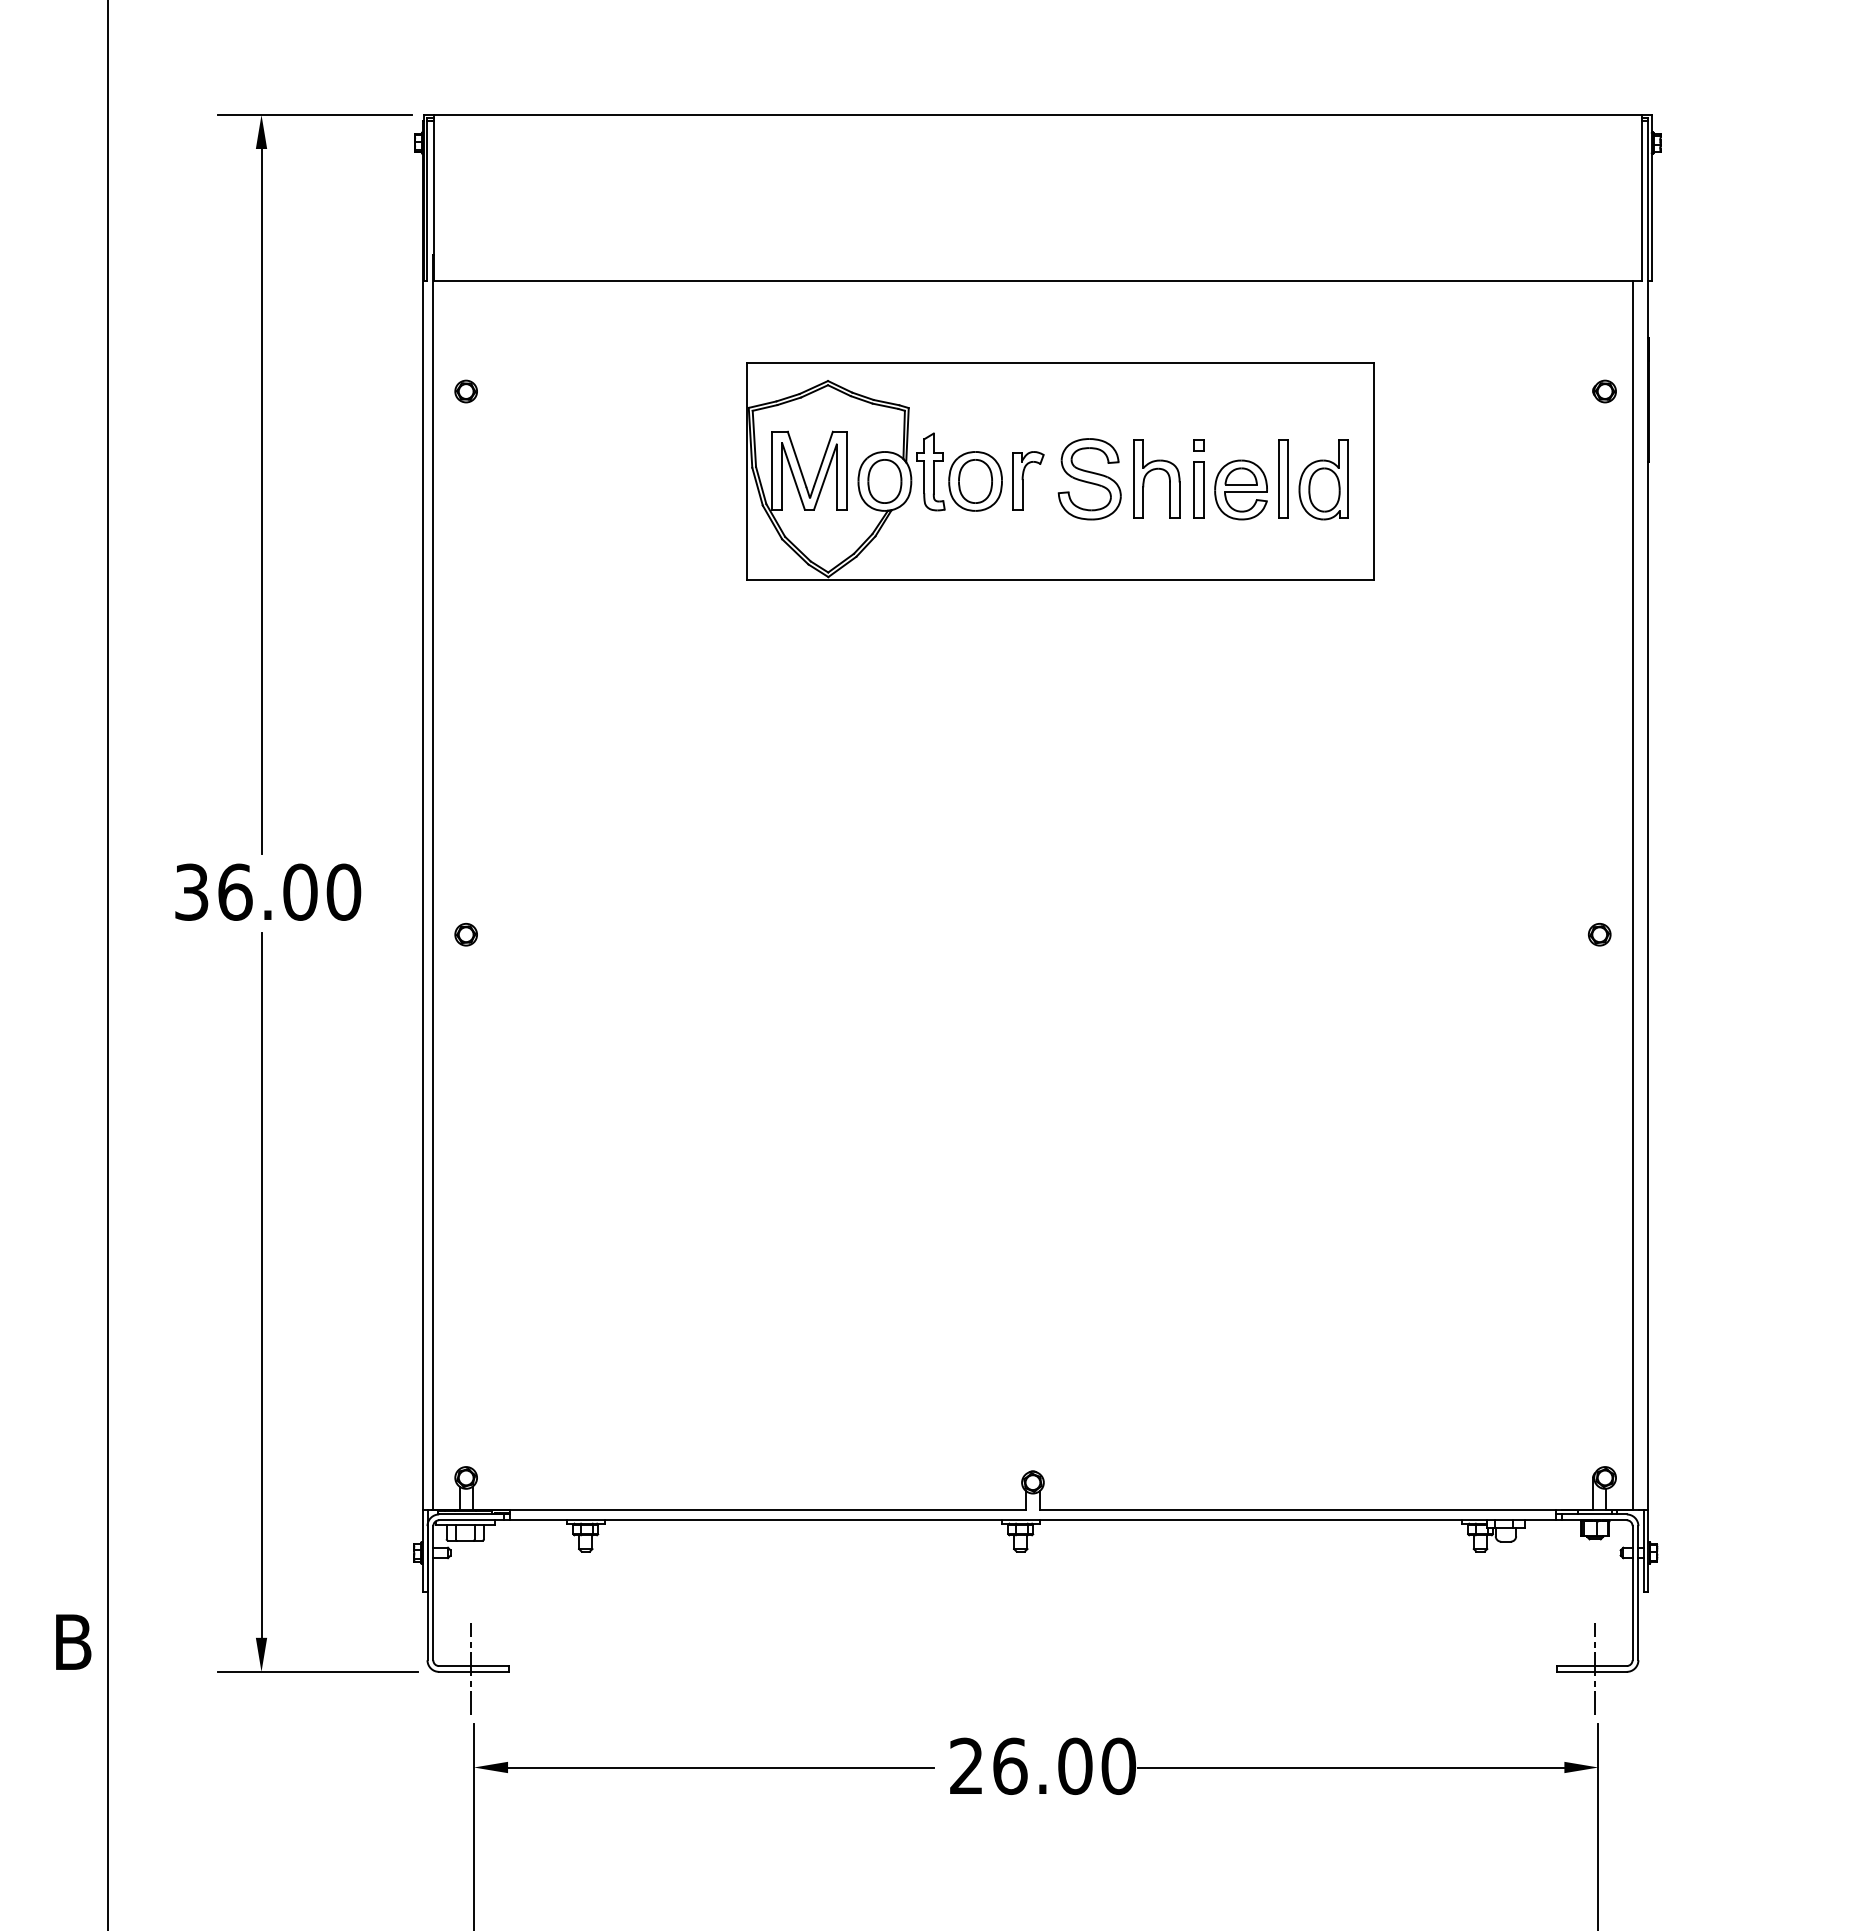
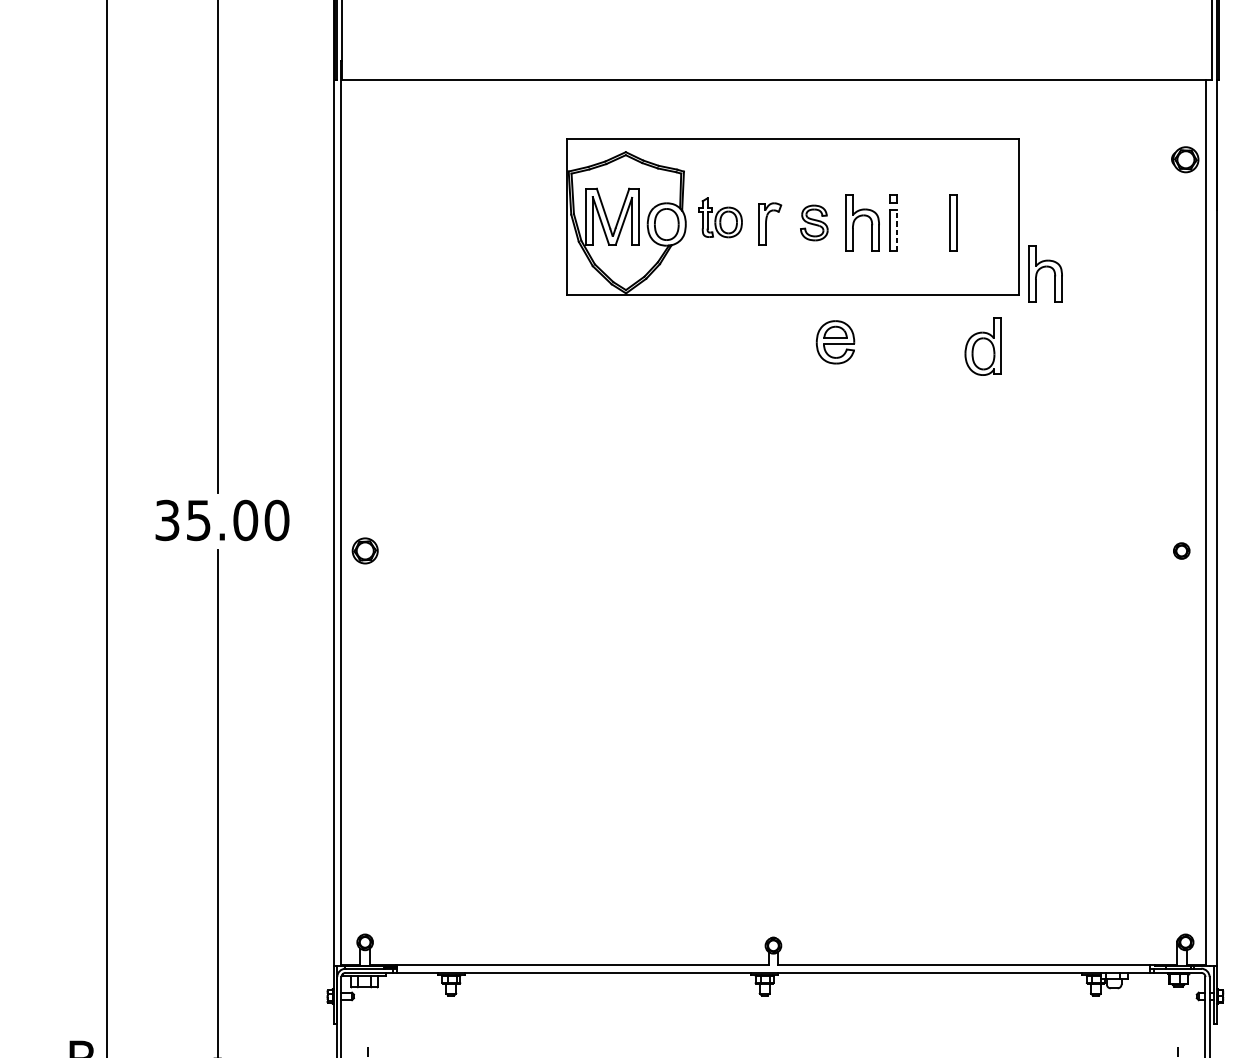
part: (465, 391) -> (364, 159), removed
part: (1604, 391) -> (1185, 159), size x1.6
part: (959, 471) -> (720, 217), size x0.7
part: (1089, 479) -> (814, 223), size x0.6
part: (1323, 479) -> (982, 346), moved
line: (1203, 489) -> (896, 230), solid -> dashed
part: (1240, 489) -> (835, 341), moved
part: (1408, 541) -> (1043, 267), added
text: (235, 891) -> (198, 519), 36.00 -> 35.00
part: (465, 934) -> (364, 550), size x1.6

